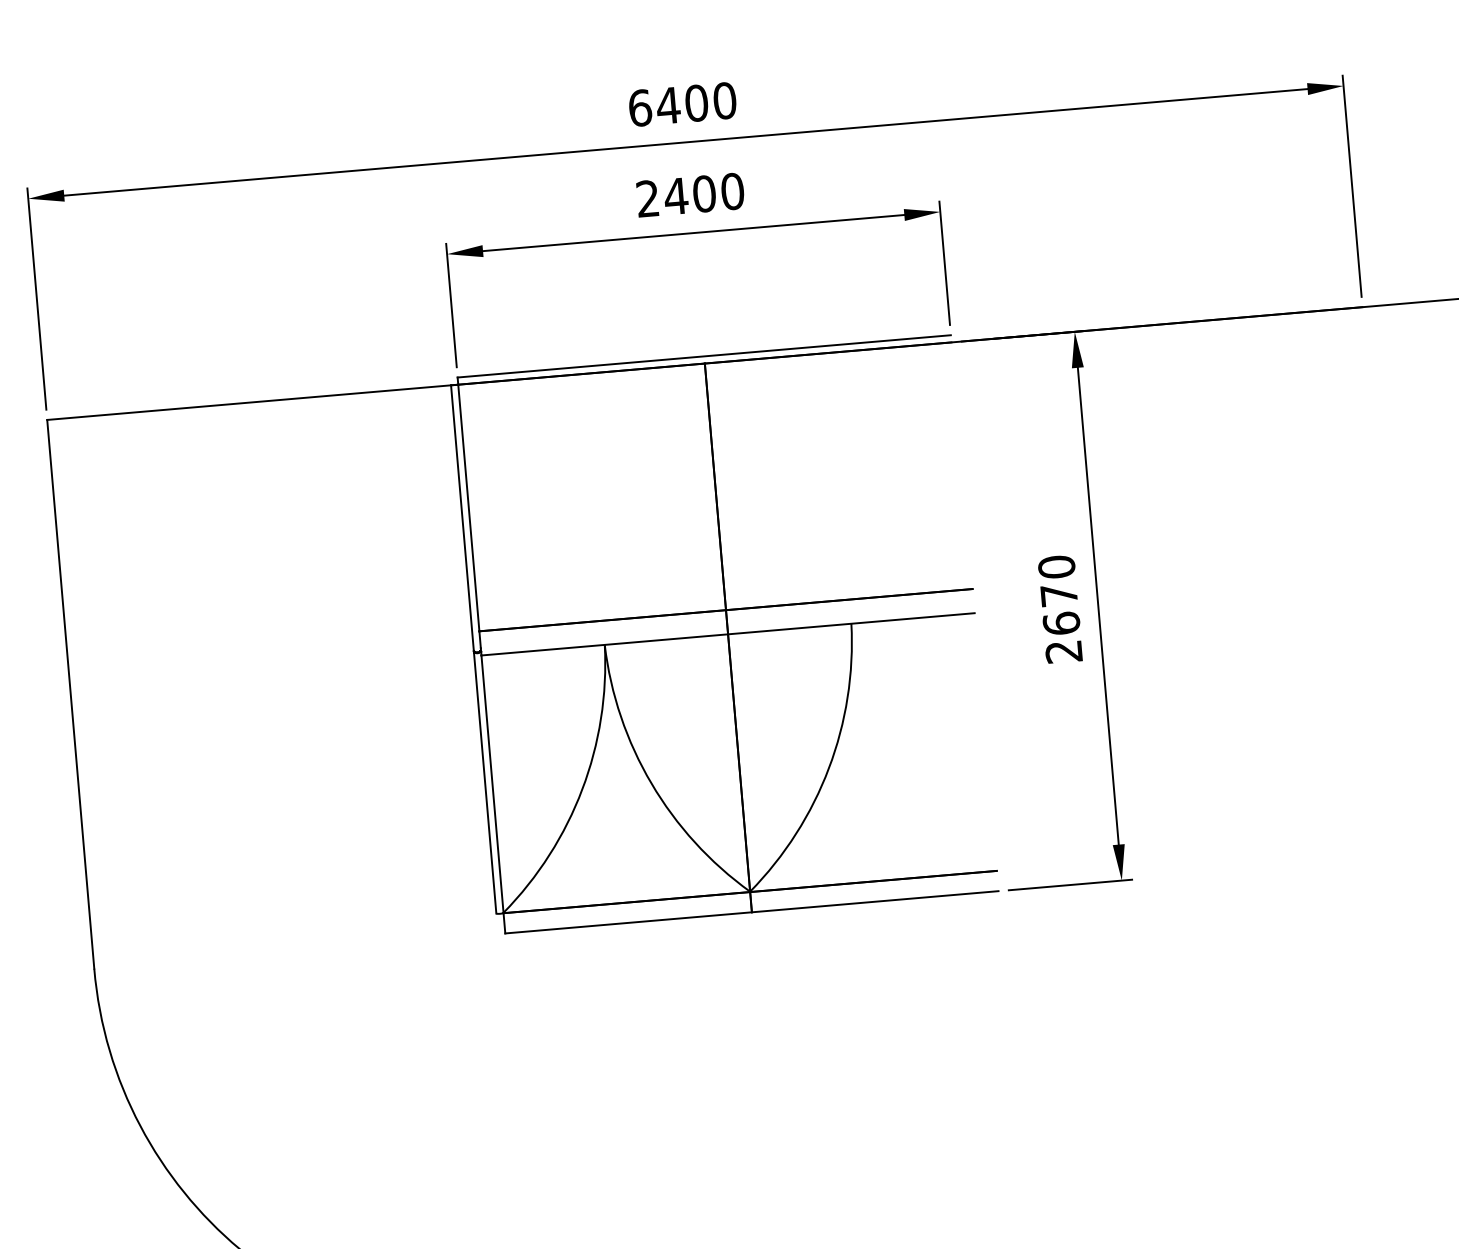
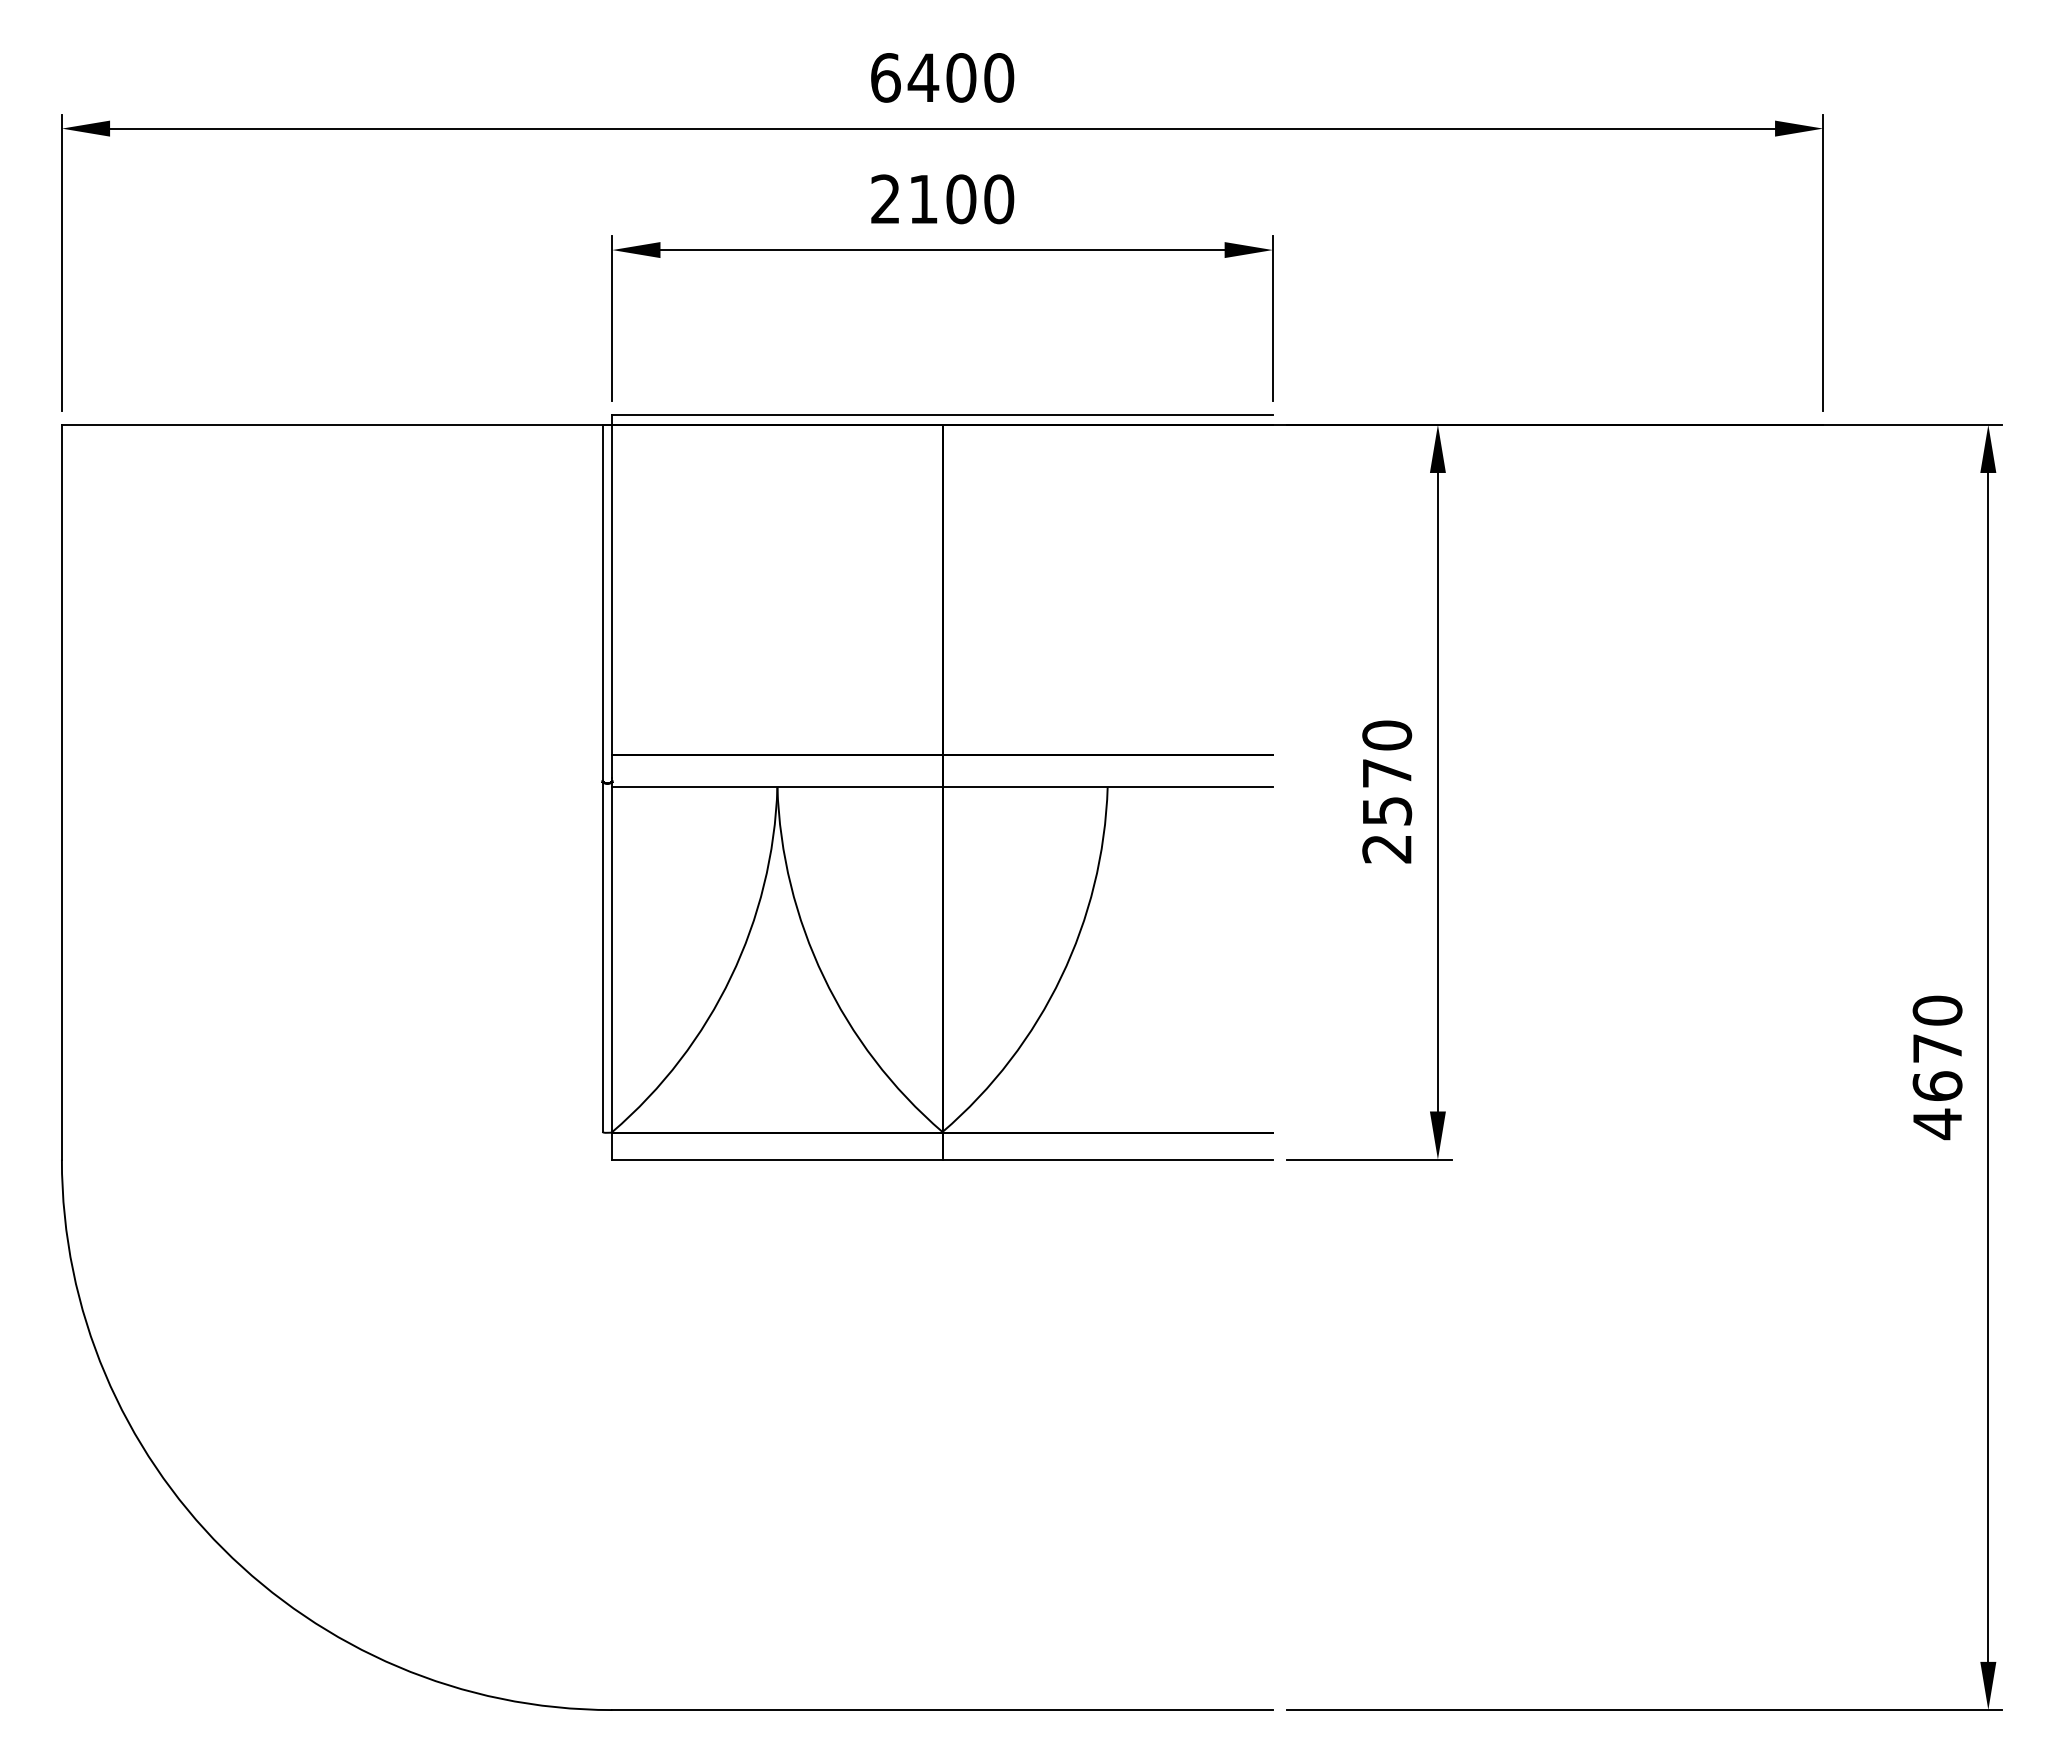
text: (676, 196) -> (923, 199), 2400 -> 2100
text: (1061, 623) -> (1387, 810), 2670 -> 2570

